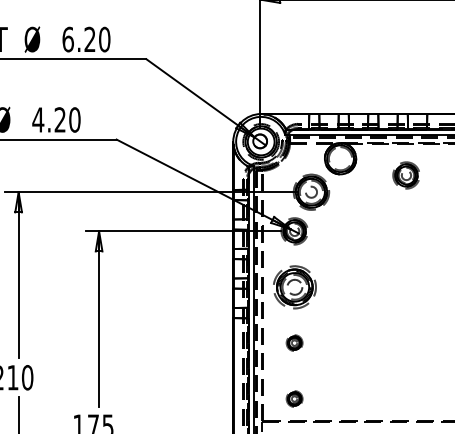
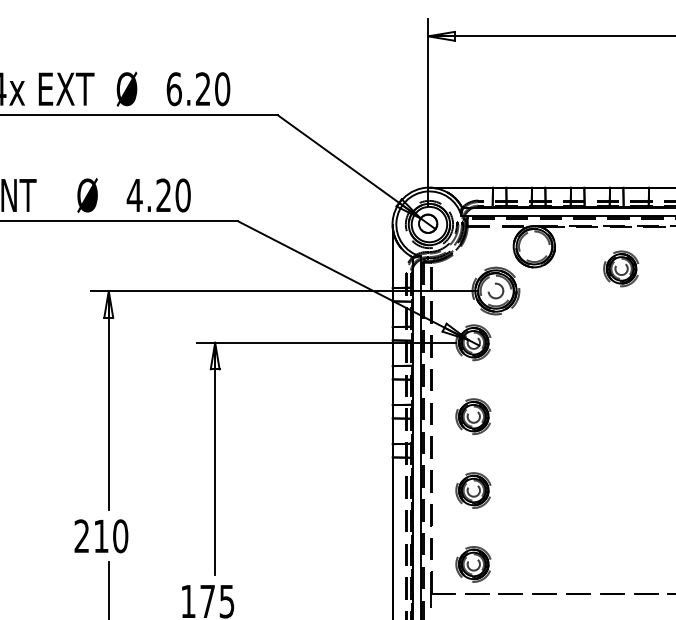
part: (294, 287) -> (473, 416), size x0.62
part: (294, 343) -> (473, 490), size x1.67
part: (294, 399) -> (473, 564), size x1.67

